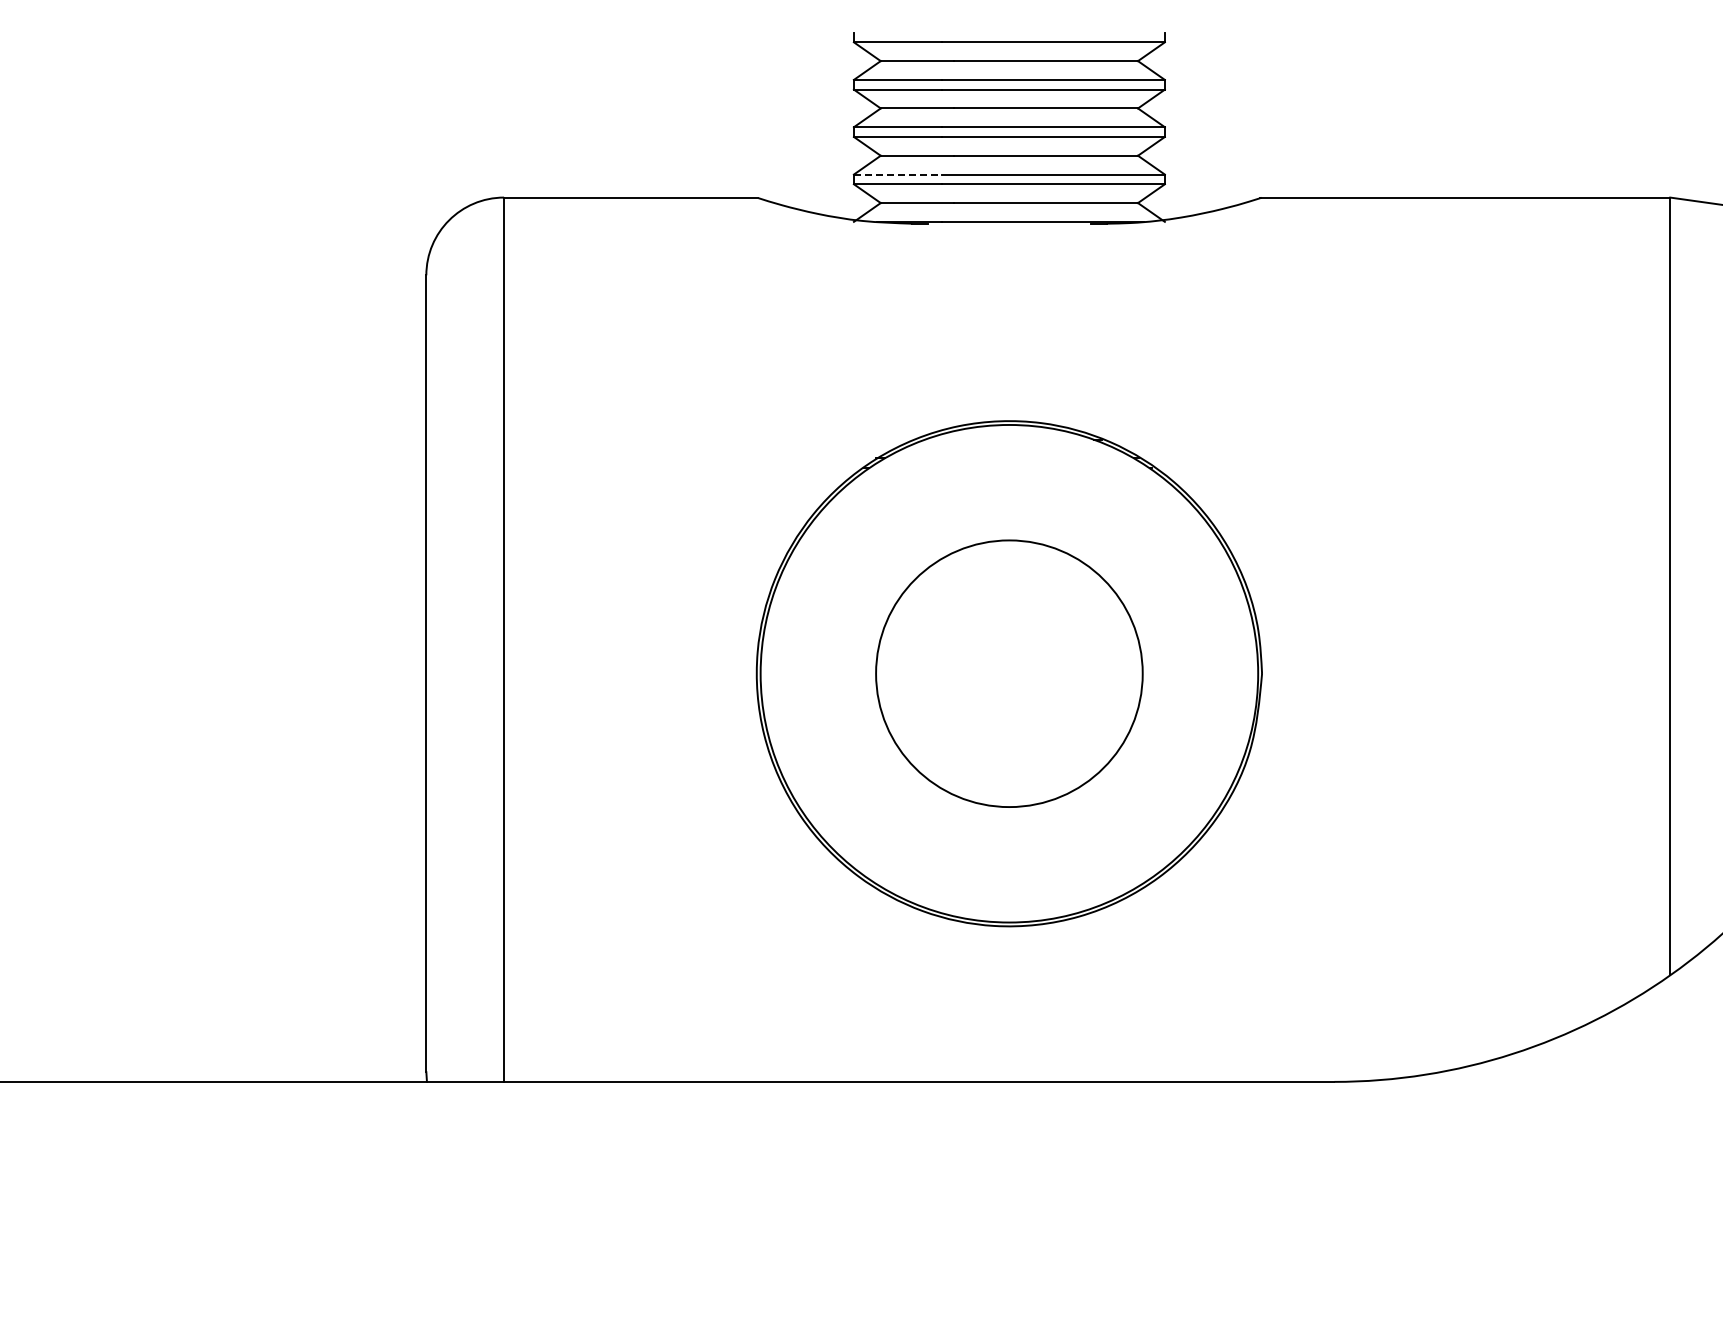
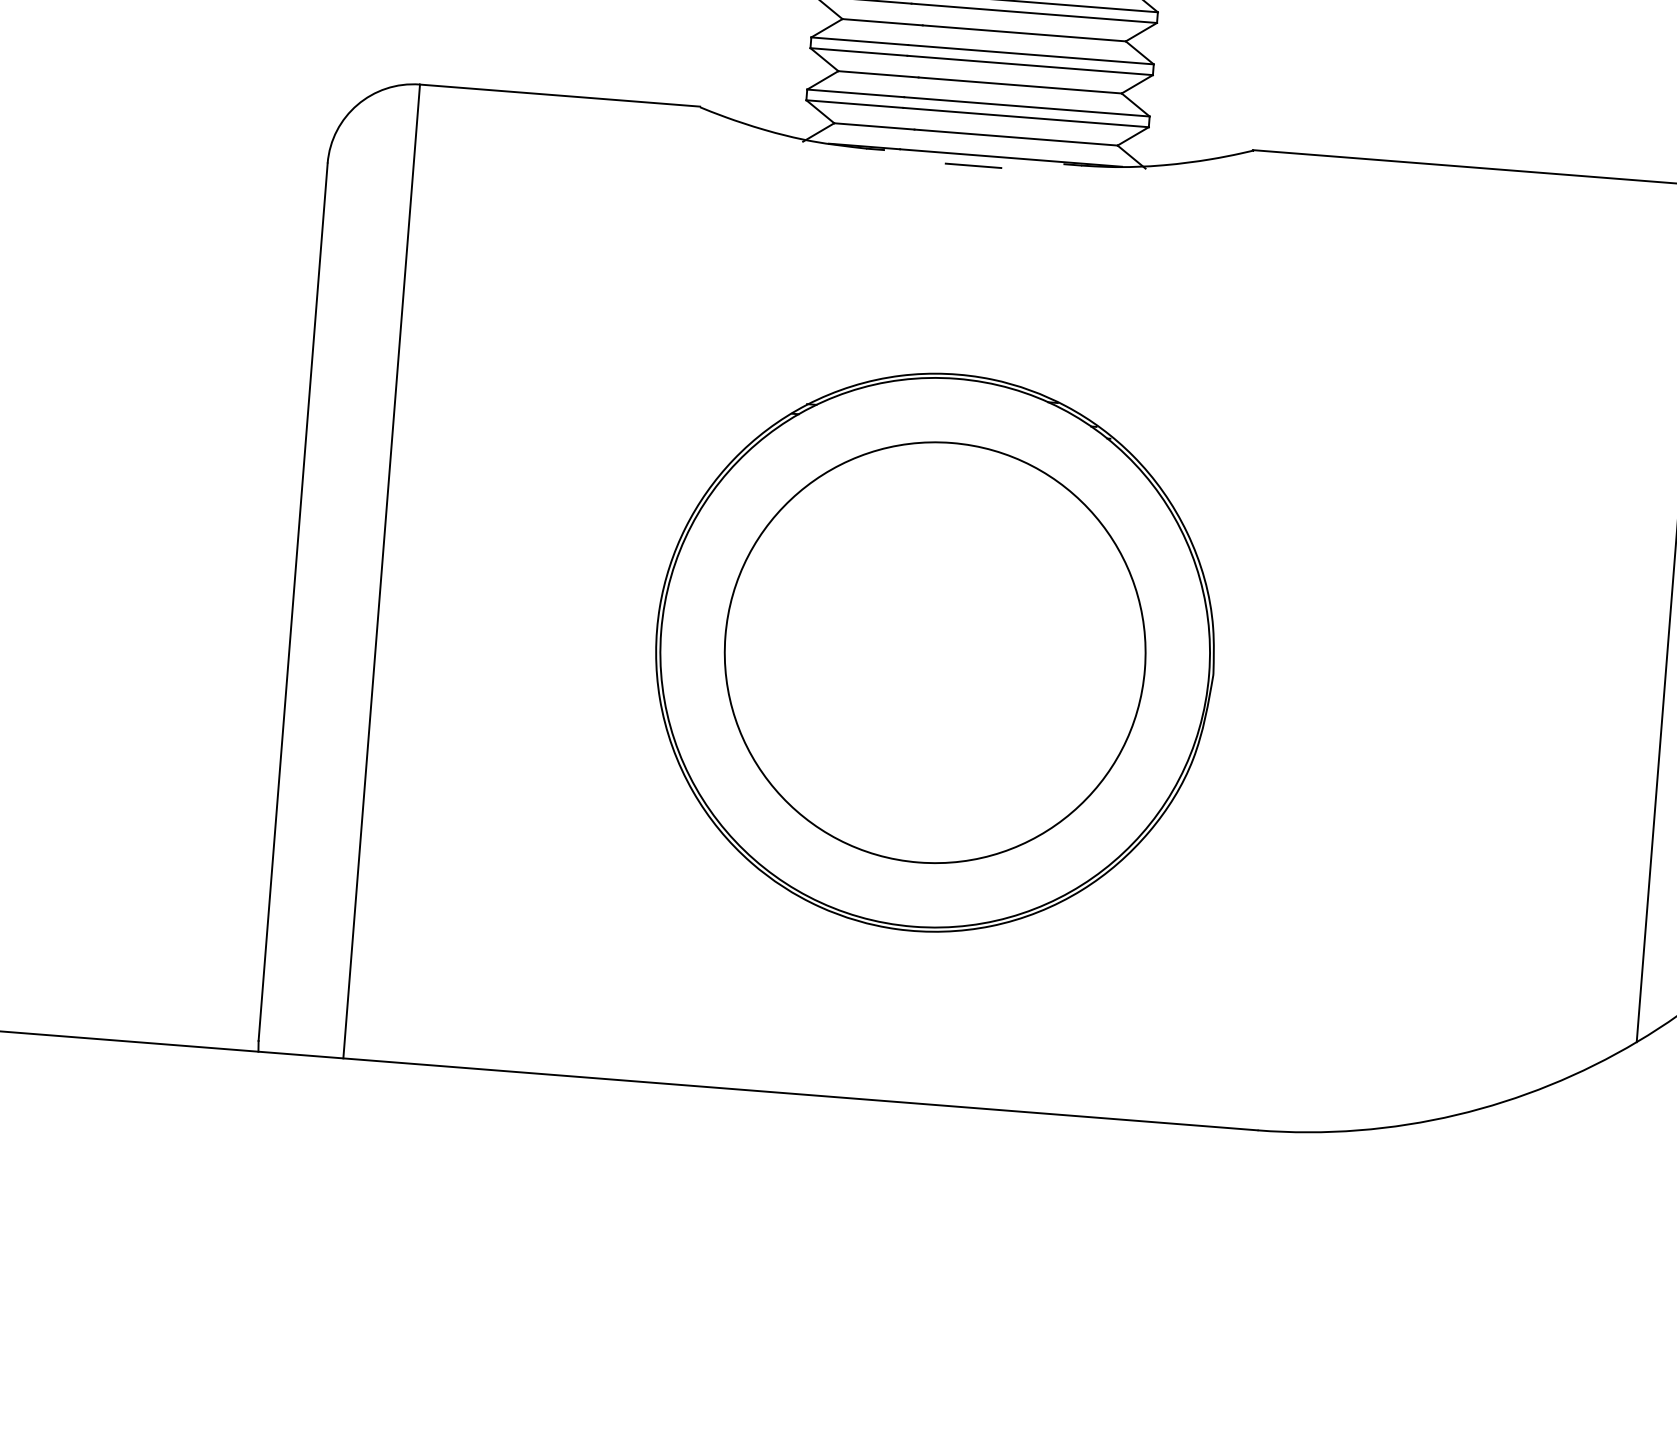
line: (898, 174) -> (856, 93), dashed -> solid
line: (1009, 231) -> (973, 165), added
circle: (1008, 673) -> (934, 652), size x1.43

